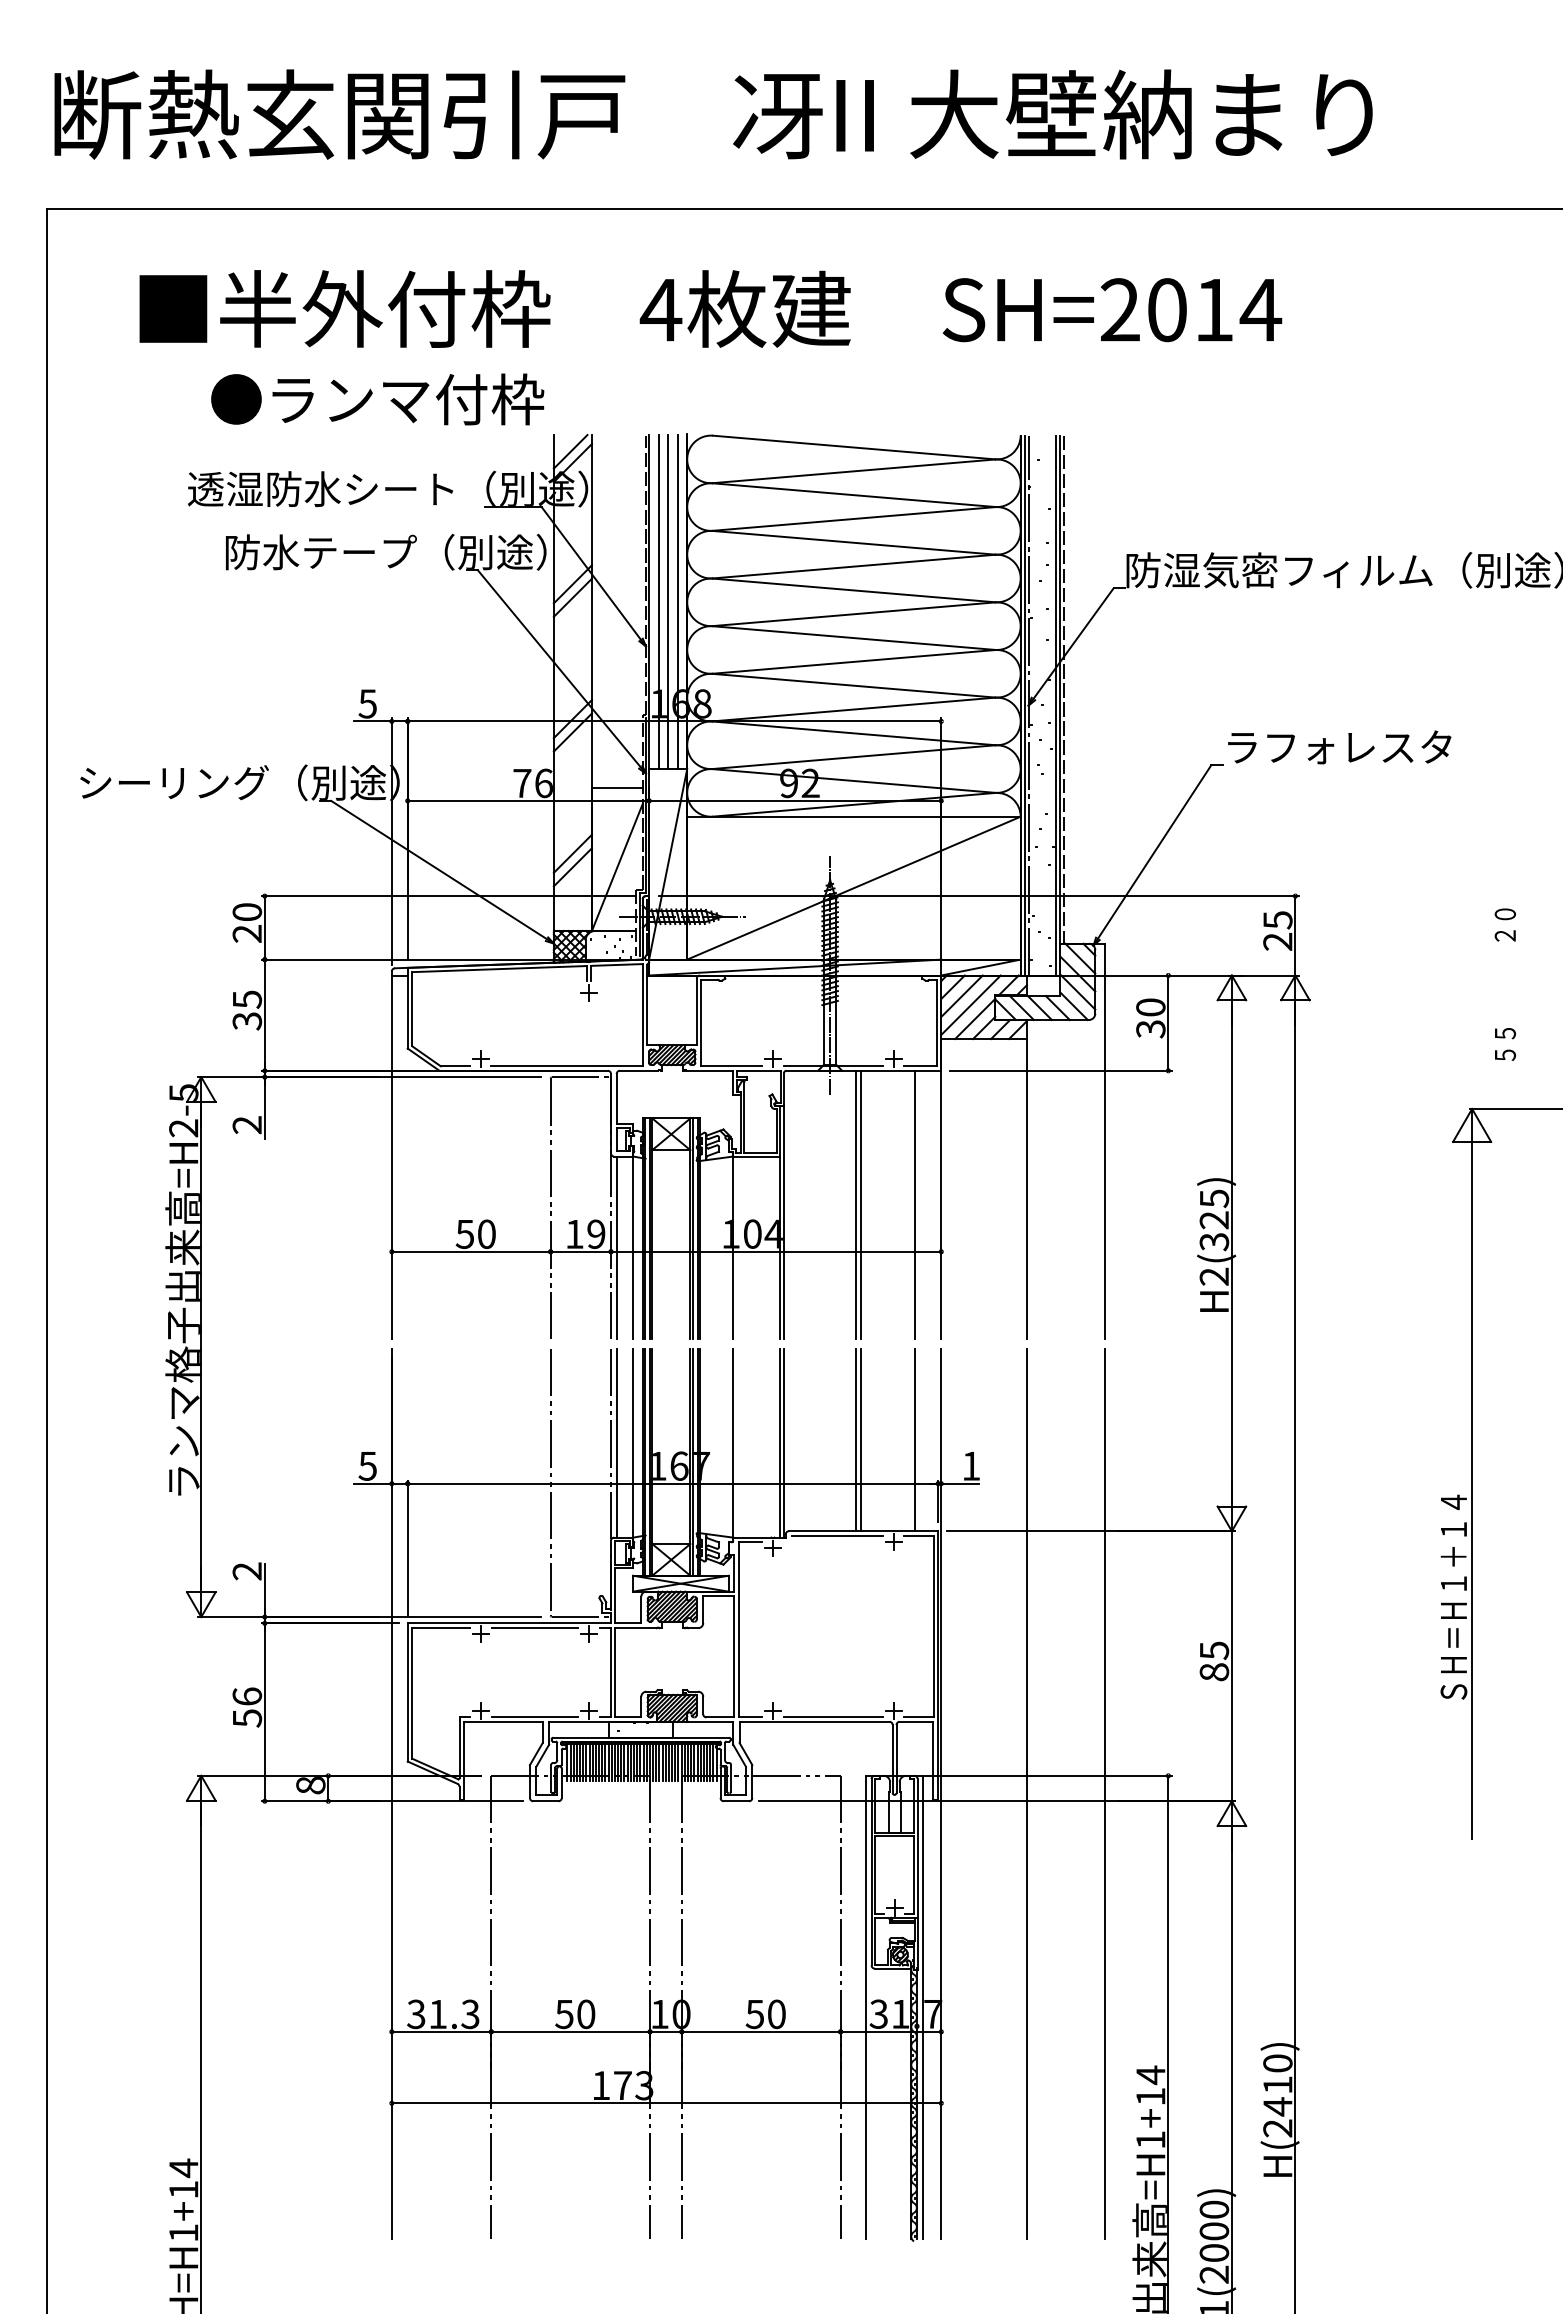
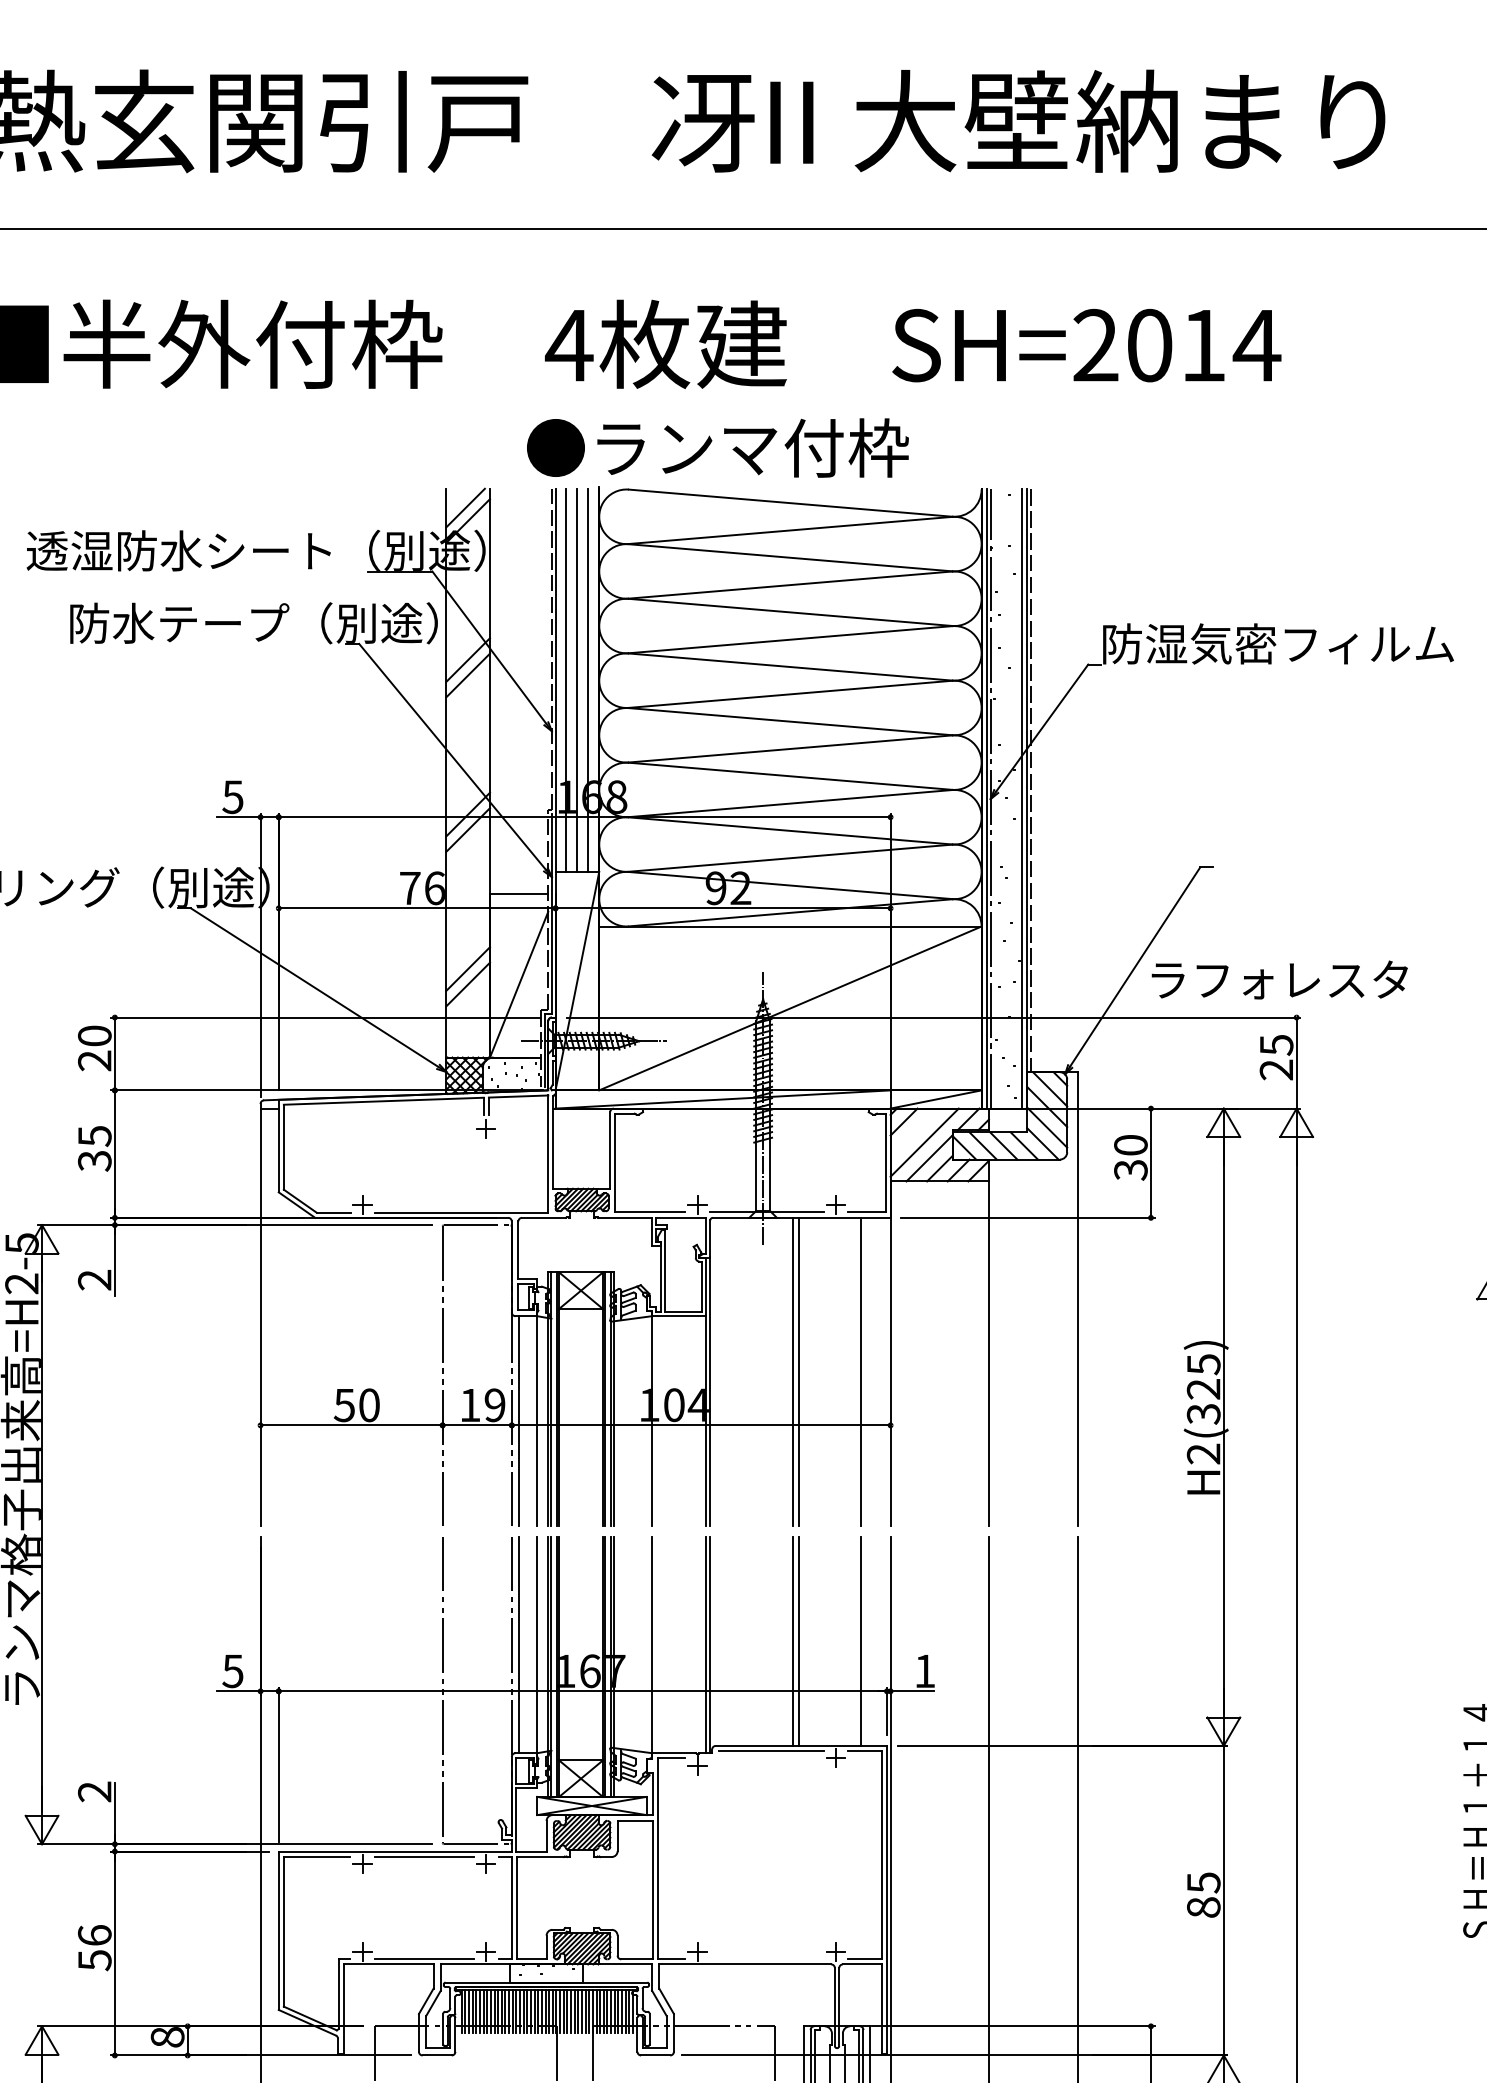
text: (377, 399) -> (717, 448), moved
text: (1339, 747) -> (1279, 980), moved
line: (961, 995) -> (913, 1131), removed
line: (832, 1717) -> (765, 1959), removed

